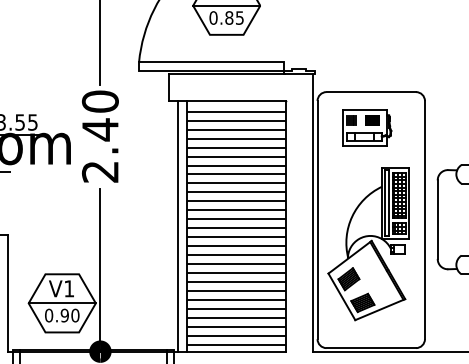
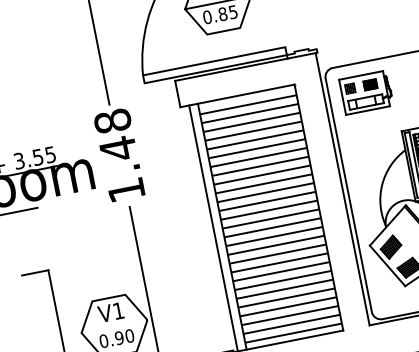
part: (367, 127) -> (367, 92), moved
text: (99, 136) -> (118, 155), 2.40 -> 1.48
line: (61, 303) -> (113, 326), removed

